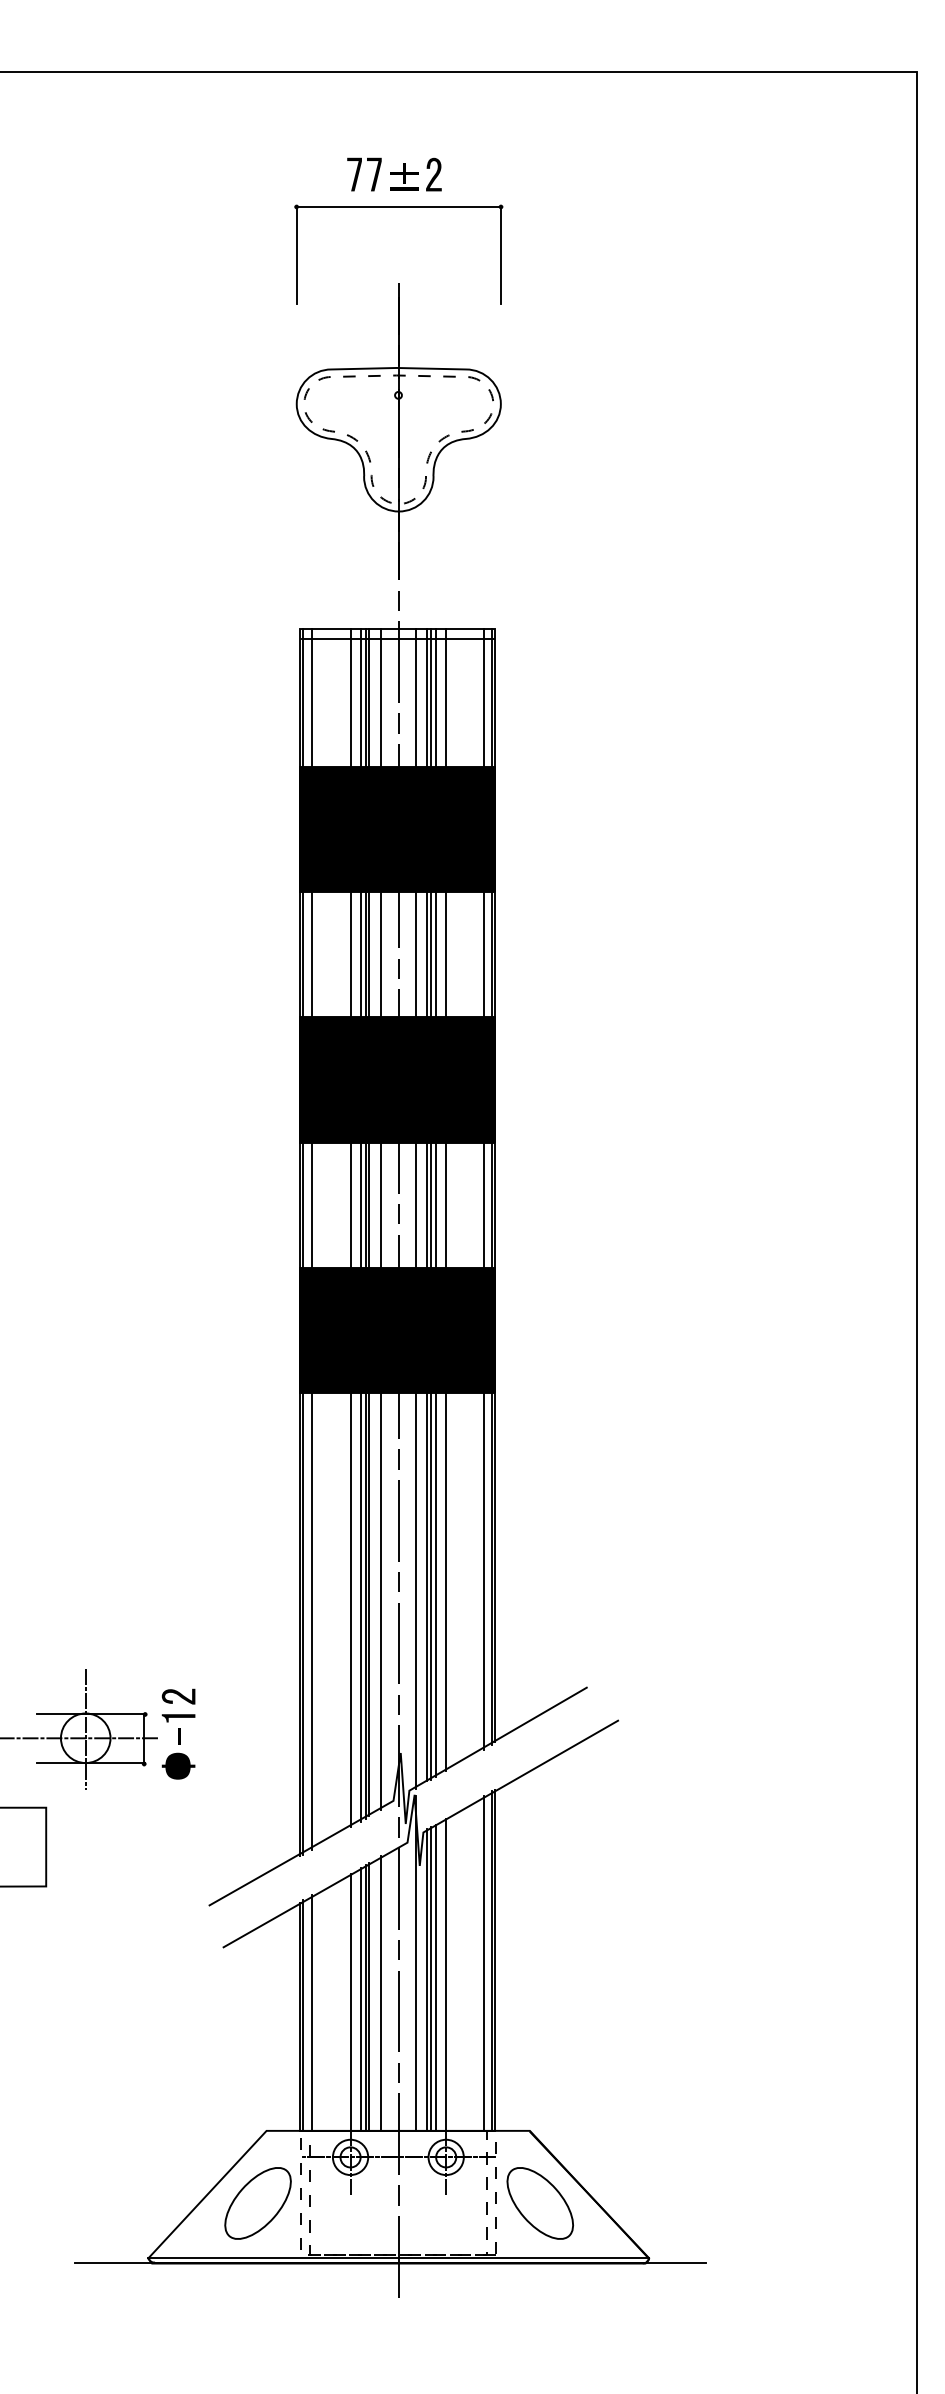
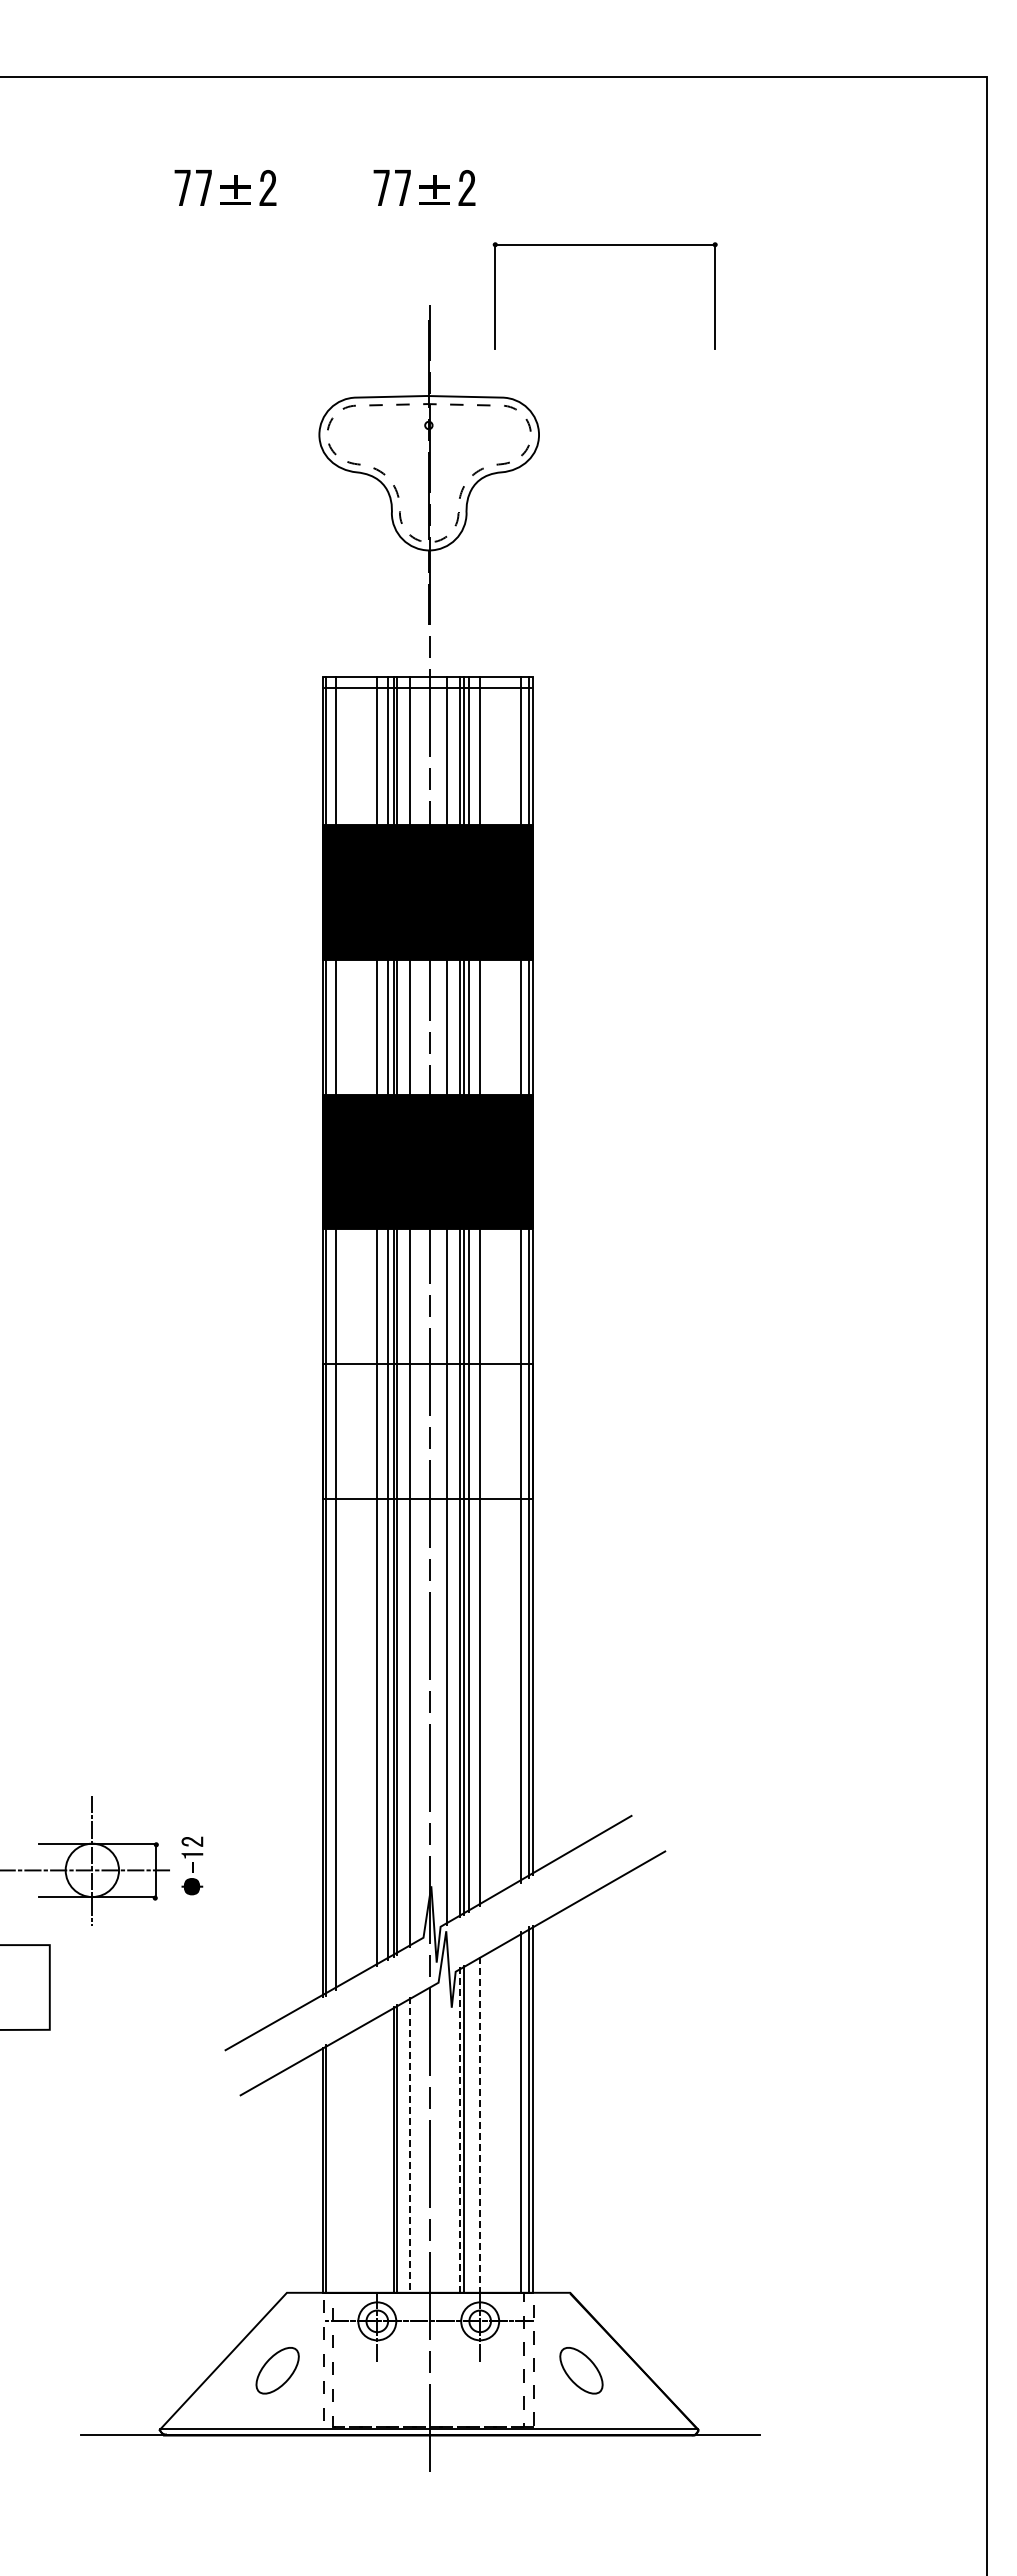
part: (209, 174) -> (225, 187), added
part: (398, 207) -> (604, 245), moved
fill: (398, 1330) -> (428, 1431), removed
part: (178, 1733) -> (192, 1865), size x0.6
line: (415, 1962) -> (447, 2111), removed
line: (445, 1974) -> (479, 2124), solid -> dashed
line: (436, 1977) -> (469, 2127), removed
line: (426, 1980) -> (459, 2130), solid -> dashed
line: (381, 1993) -> (410, 2144), solid -> dashed
line: (360, 1998) -> (388, 2150), removed
line: (350, 2001) -> (377, 2153), removed
line: (311, 2012) -> (335, 2165), removed
part: (257, 2203) -> (277, 2370), size x0.6
part: (540, 2203) -> (581, 2370), size x0.6

